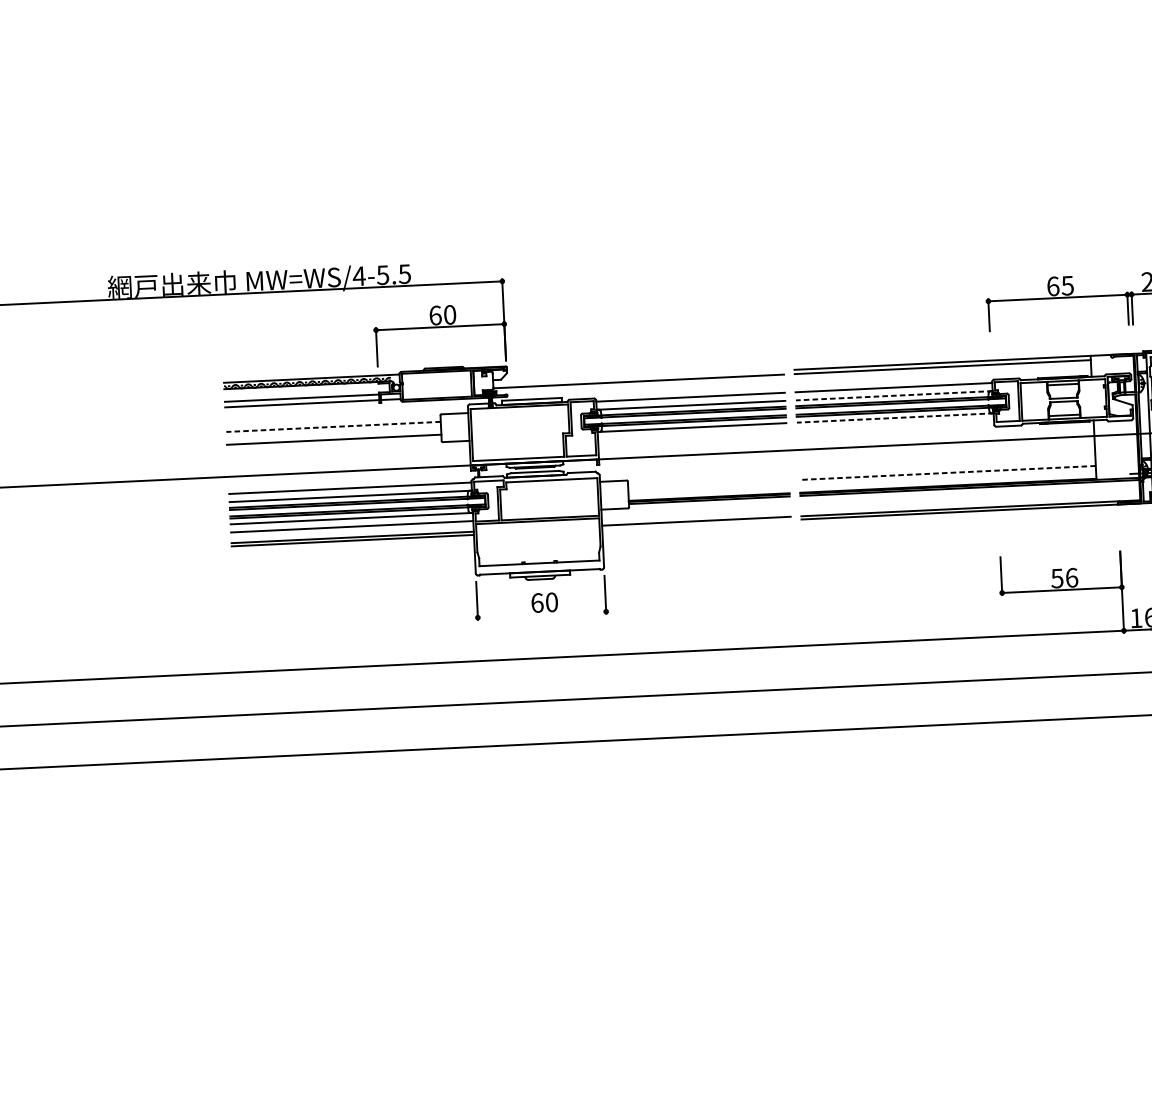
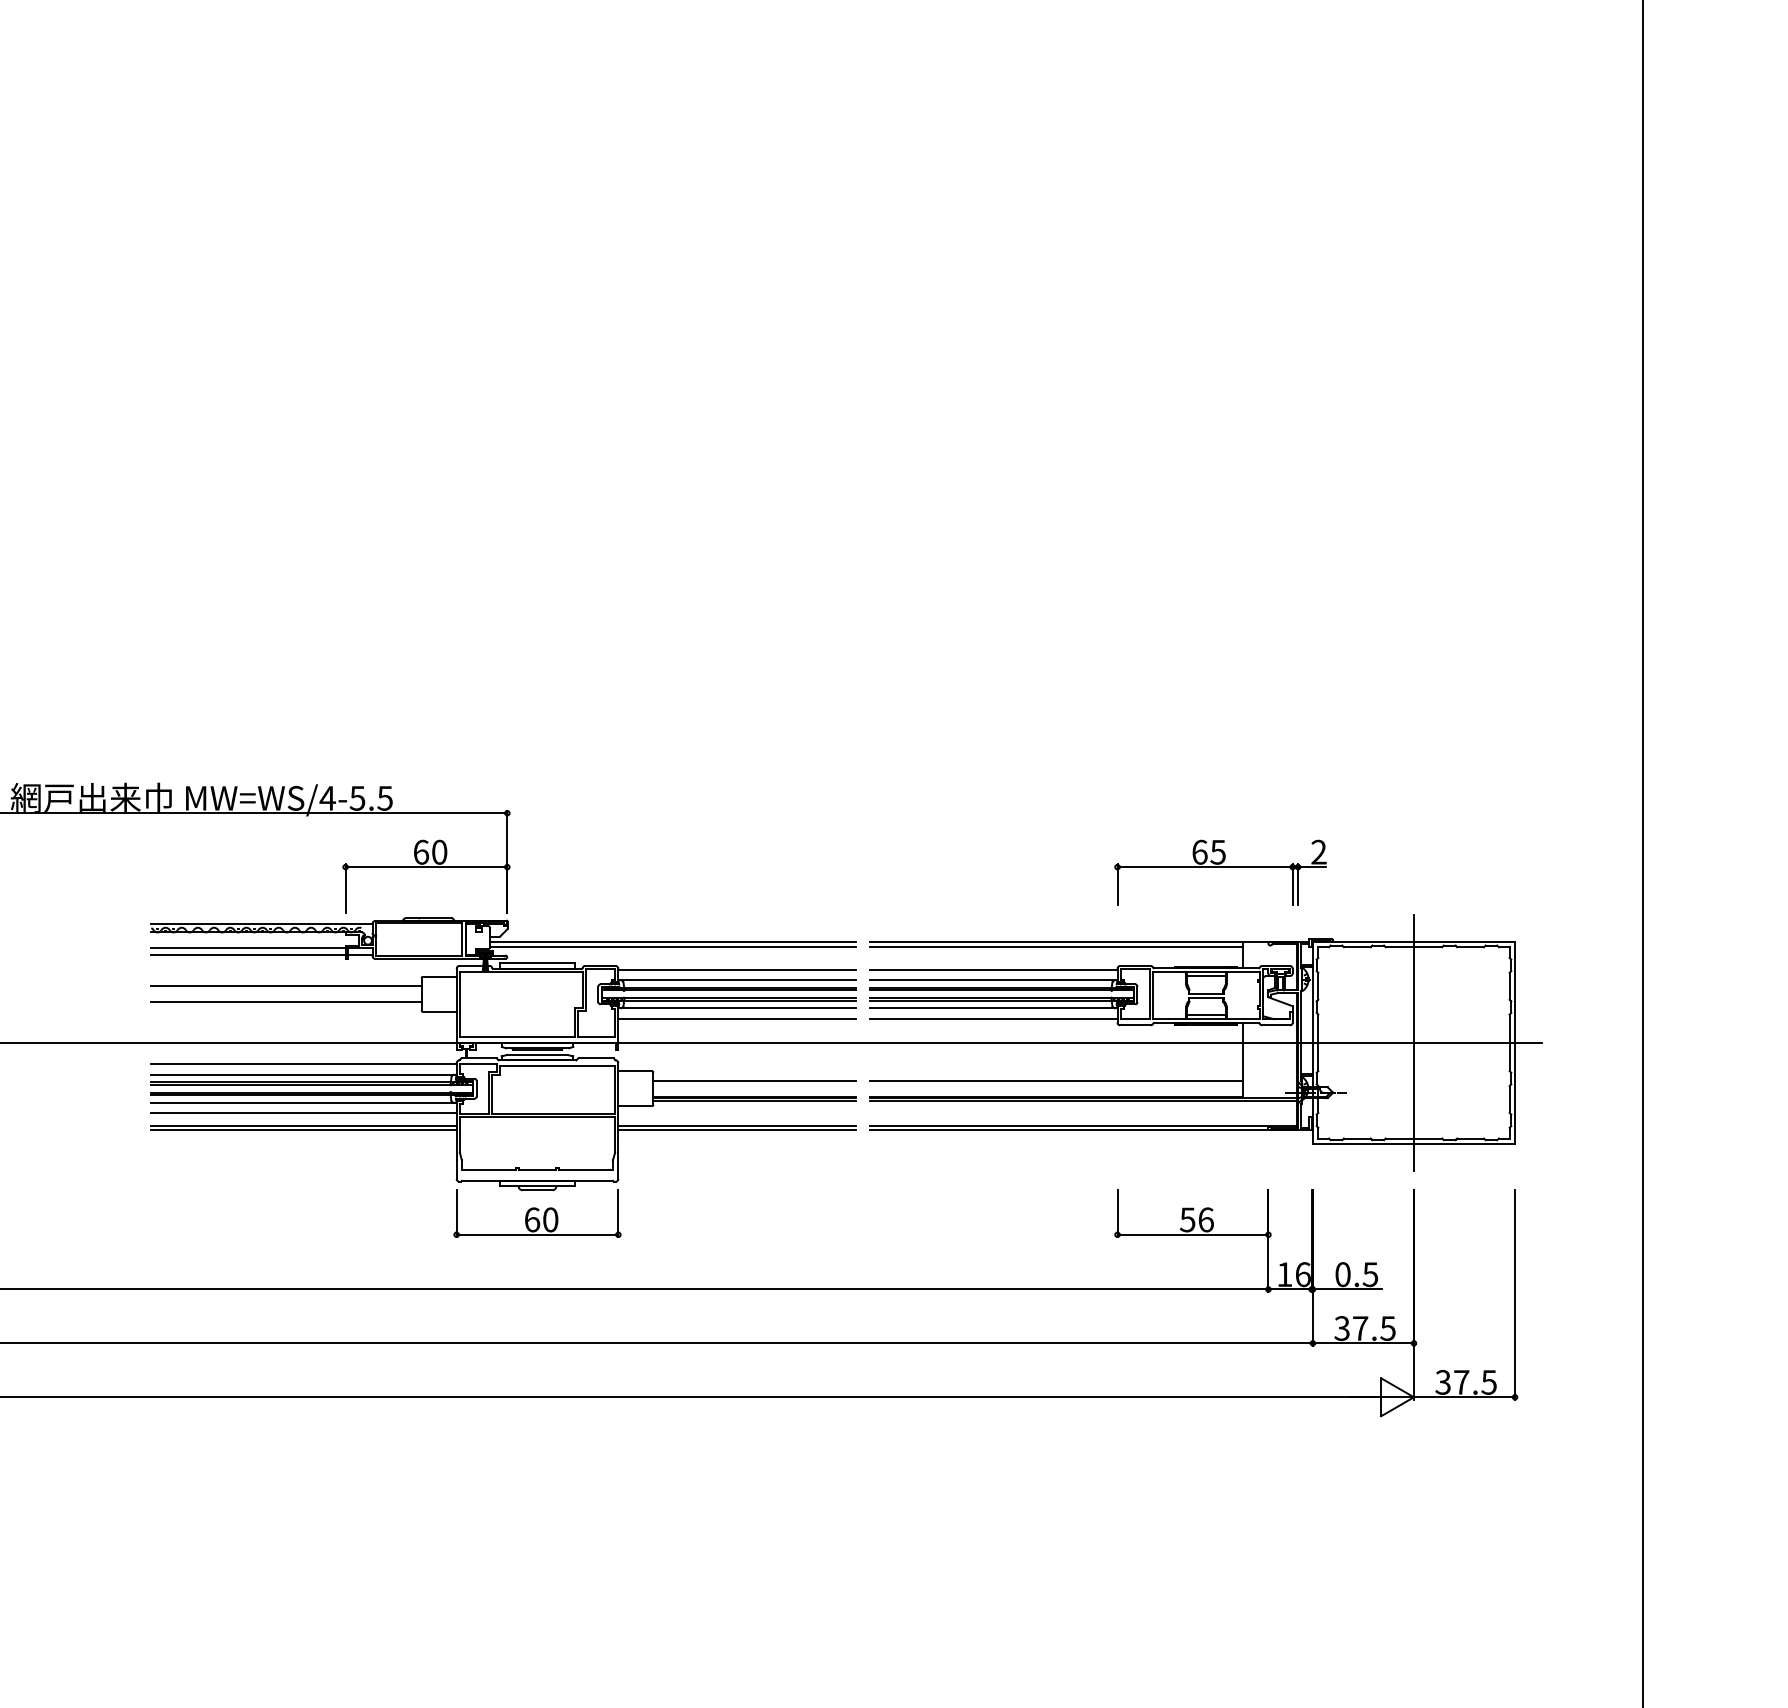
line: (638, 376) -> (672, 941), added
line: (894, 395) -> (993, 980), dashed -> solid
line: (895, 418) -> (993, 1008), dashed -> solid
line: (895, 426) -> (993, 1018), added
line: (332, 427) -> (285, 986), dashed -> solid
line: (692, 435) -> (737, 1018), added
line: (947, 472) -> (1056, 1080), dashed -> solid
line: (708, 484) -> (754, 1080), added
line: (696, 524) -> (737, 1130), added
line: (542, 614) -> (537, 1234), added

